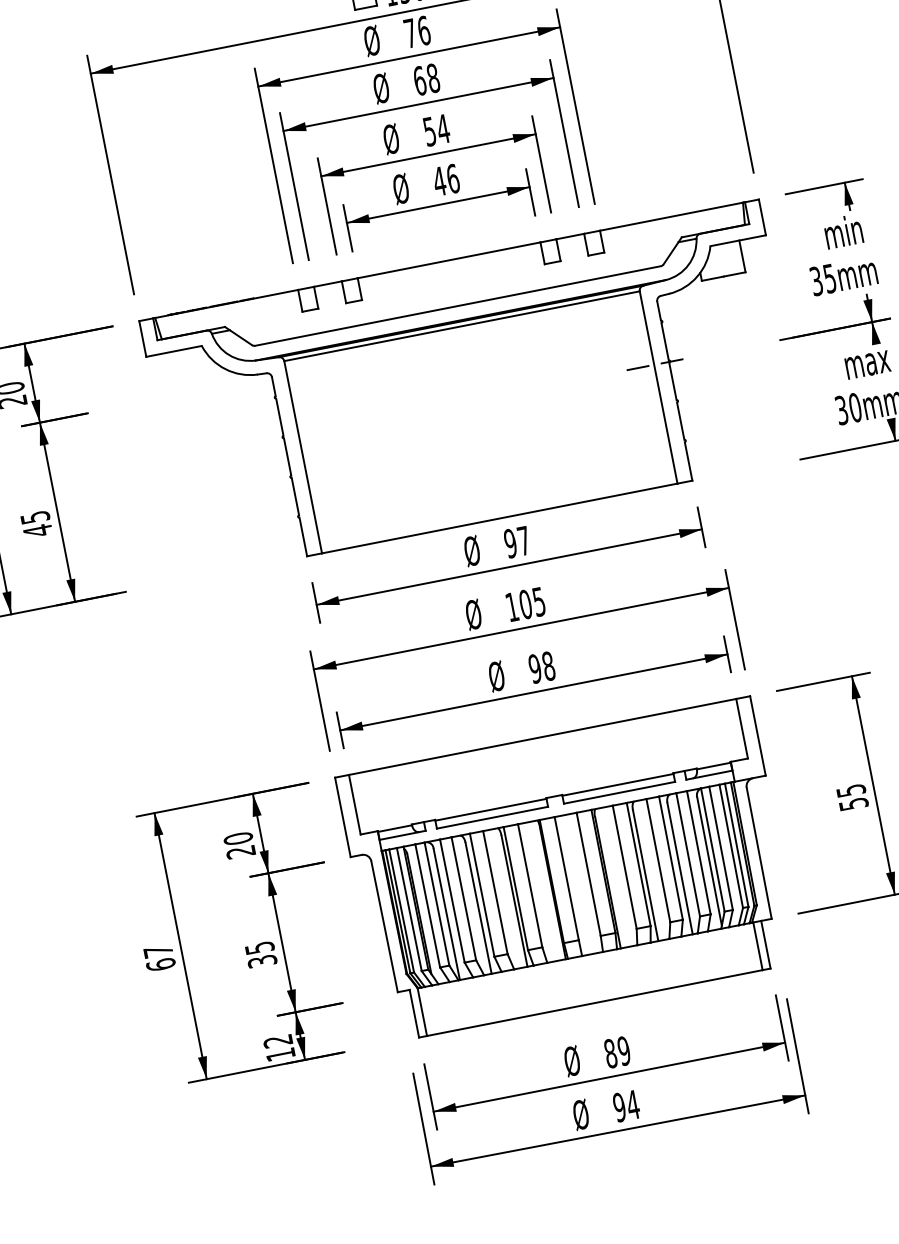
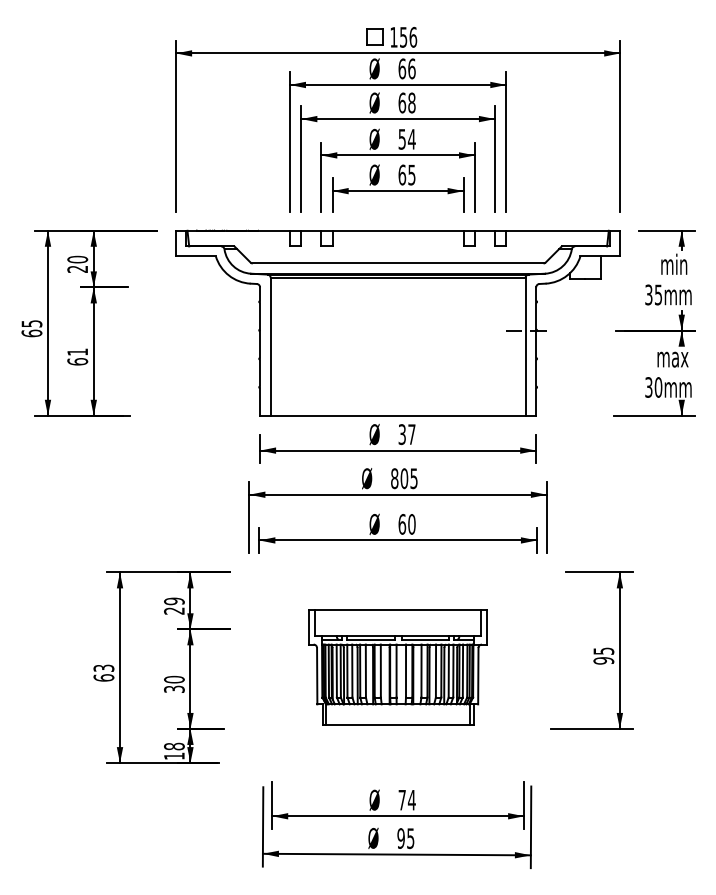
text: (410, 32) -> (402, 68), 76 -> 66
text: (445, 179) -> (406, 174), 46 -> 65
text: (36, 523) -> (77, 356), 45 -> 61
text: (509, 543) -> (401, 434), 97 -> 37
text: (511, 606) -> (394, 478), 105 -> 805
text: (541, 667) -> (406, 524), 98 -> 60
text: (853, 803) -> (603, 660), 55 -> 95
text: (238, 838) -> (174, 601), 20 -> 29
part: (567, 869) -> (397, 667), size x0.6
text: (259, 947) -> (174, 679), 35 -> 30
text: (157, 950) -> (103, 667), 67 -> 63
text: (278, 1041) -> (174, 746), 12 -> 18
text: (616, 1051) -> (406, 799), 89 -> 74
text: (632, 1104) -> (410, 838), 94 -> 95

